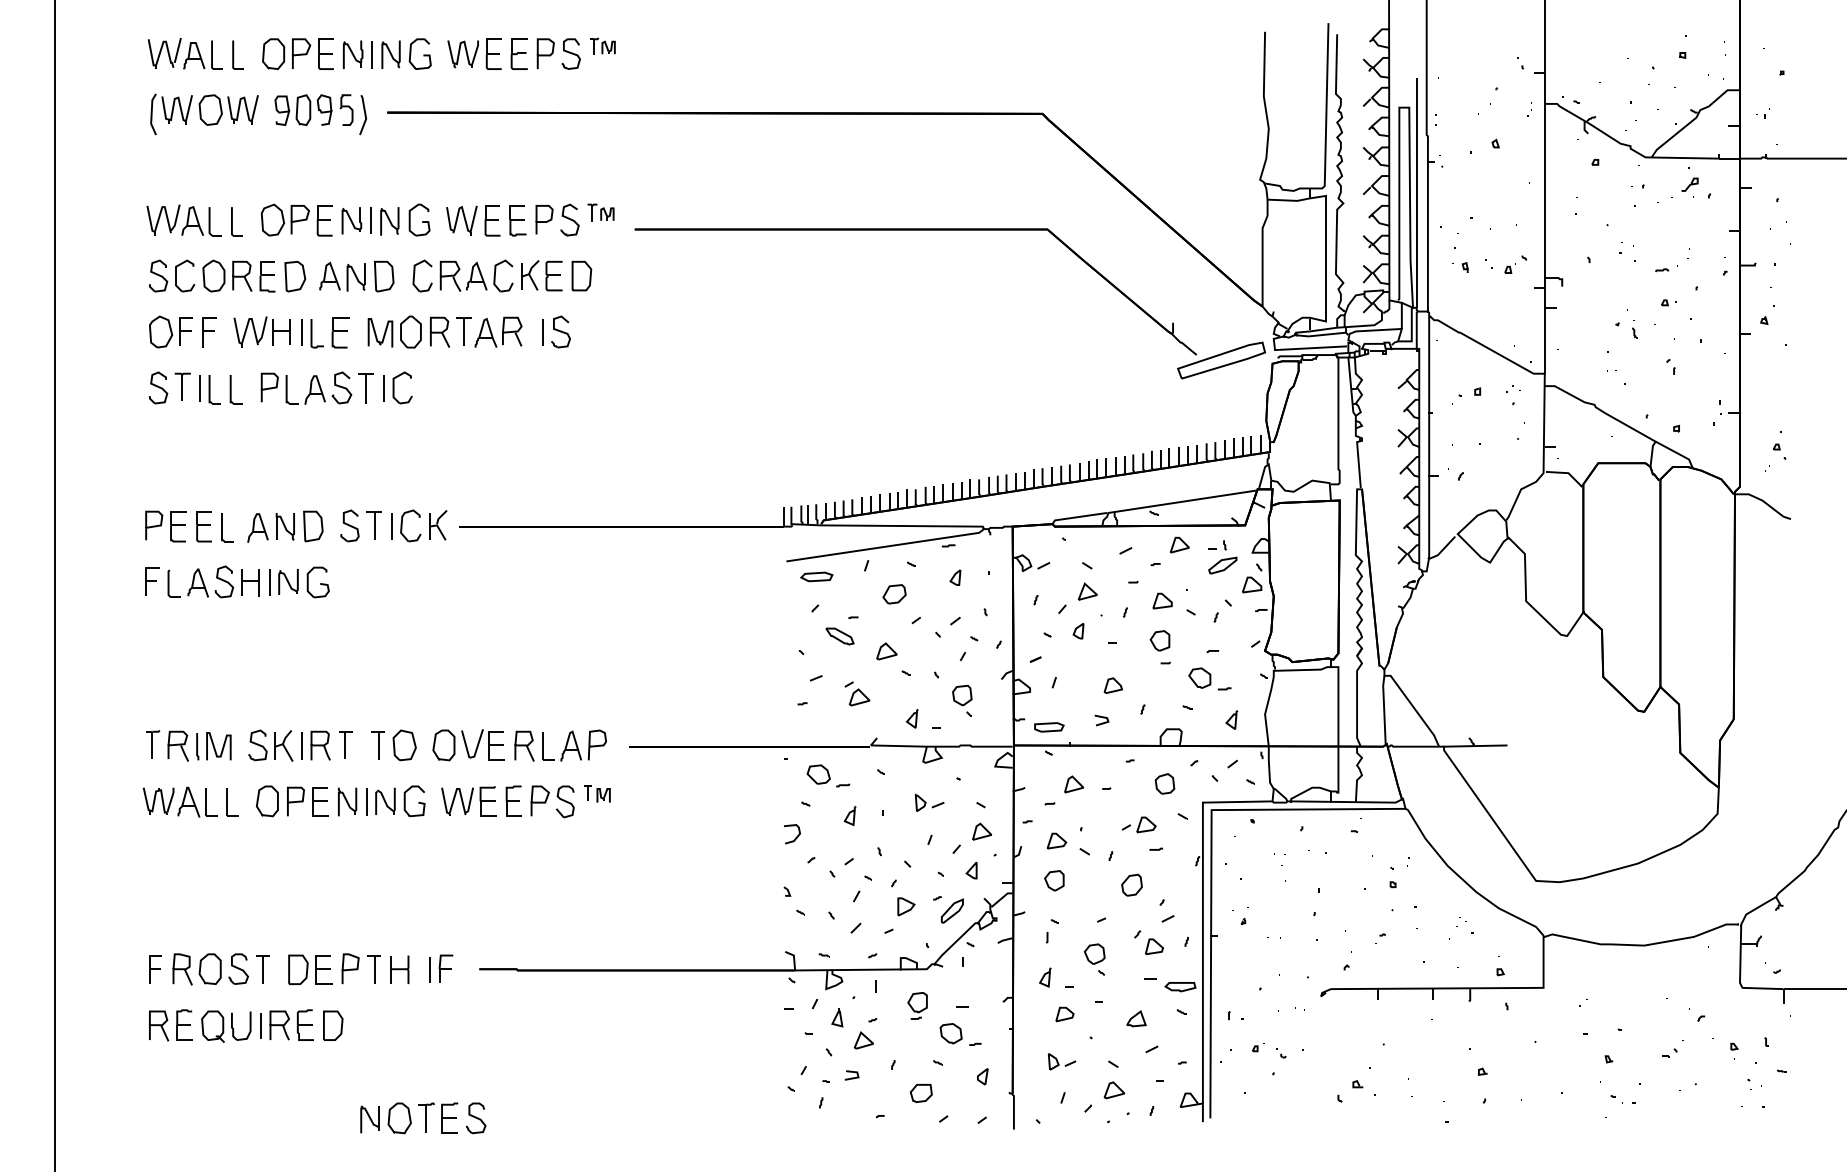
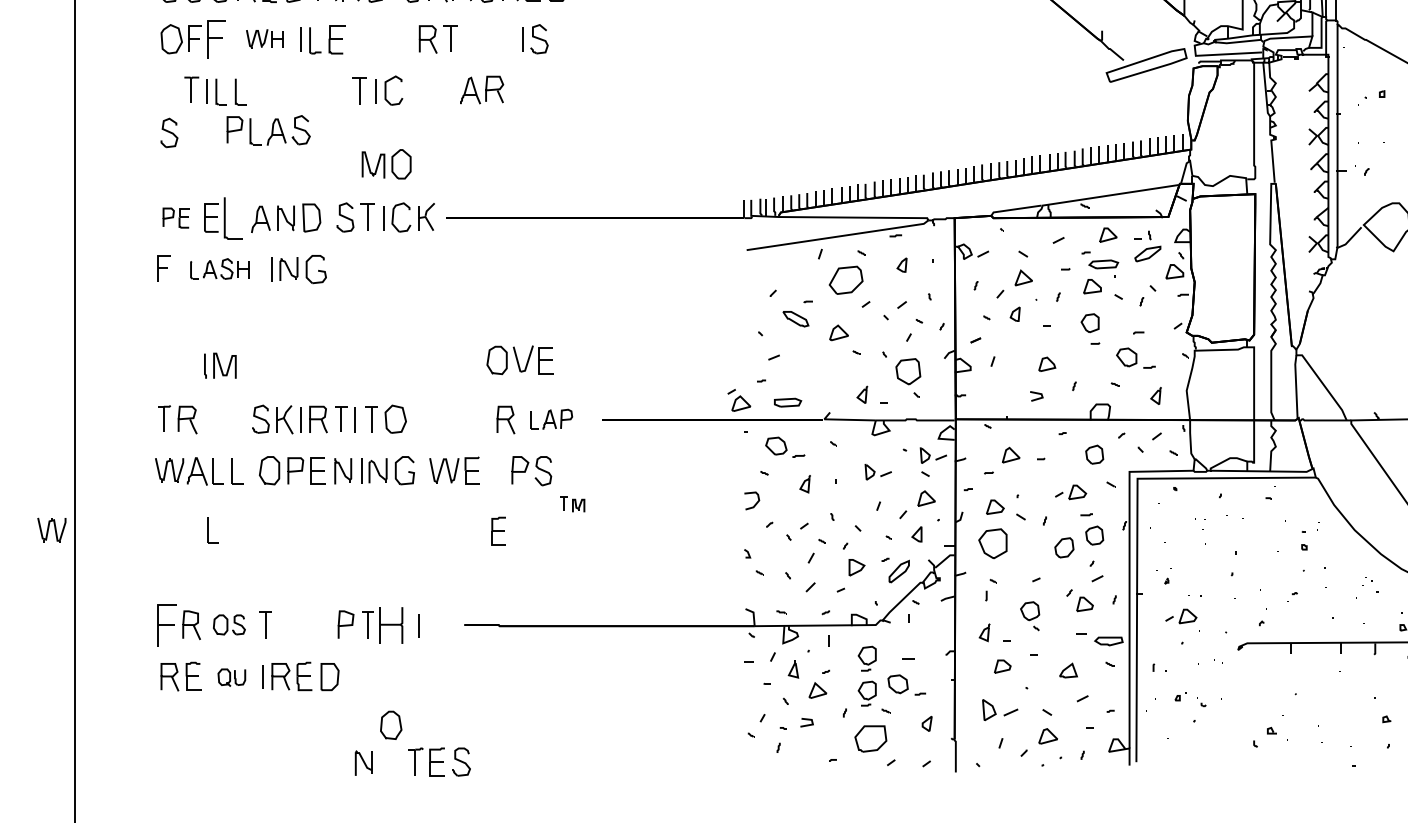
part: (261, 331) -> (264, 38), size x0.7
part: (394, 331) -> (386, 163), moved
part: (498, 331) -> (481, 89), moved
part: (209, 332) -> (216, 39), size x1.4
part: (158, 387) -> (169, 132), moved
part: (306, 387) -> (268, 129), moved
part: (165, 526) -> (175, 218), size x0.7
part: (227, 527) -> (232, 218), size x1.6
part: (816, 576) -> (1103, 264), moved
part: (213, 581) -> (219, 268), size x0.7
part: (894, 594) -> (846, 280), size x1.6
part: (857, 693) -> (739, 400), moved
part: (962, 700) -> (908, 378), size x1.4
part: (1049, 727) -> (788, 402), moved
line: (360, 745) -> (355, 419), added
part: (468, 745) -> (519, 360), moved
part: (574, 745) -> (551, 419), size x0.7
part: (213, 746) -> (219, 366), moved
part: (989, 784) -> (933, 455), added
part: (597, 793) -> (572, 503), moved
part: (513, 800) -> (498, 530), moved
part: (30, 865) -> (51, 529), added
part: (205, 866) -> (212, 530), added
part: (1164, 871) -> (1094, 535), added
part: (1054, 880) -> (993, 543), size x1.6
part: (1258, 959) -> (1180, 616), added
part: (223, 968) -> (229, 624), size x0.7
part: (445, 968) -> (433, 624), removed
part: (155, 969) -> (166, 625), size x1.6
part: (310, 969) -> (309, 625), removed
part: (399, 969) -> (390, 625), size x1.4
part: (226, 1026) -> (231, 677), size x0.6
part: (917, 1043) -> (867, 693), added
part: (1061, 1061) -> (999, 709), size x1.4
part: (920, 1093) -> (869, 739), size x1.6
curve: (390, 1117) -> (382, 724), moved

